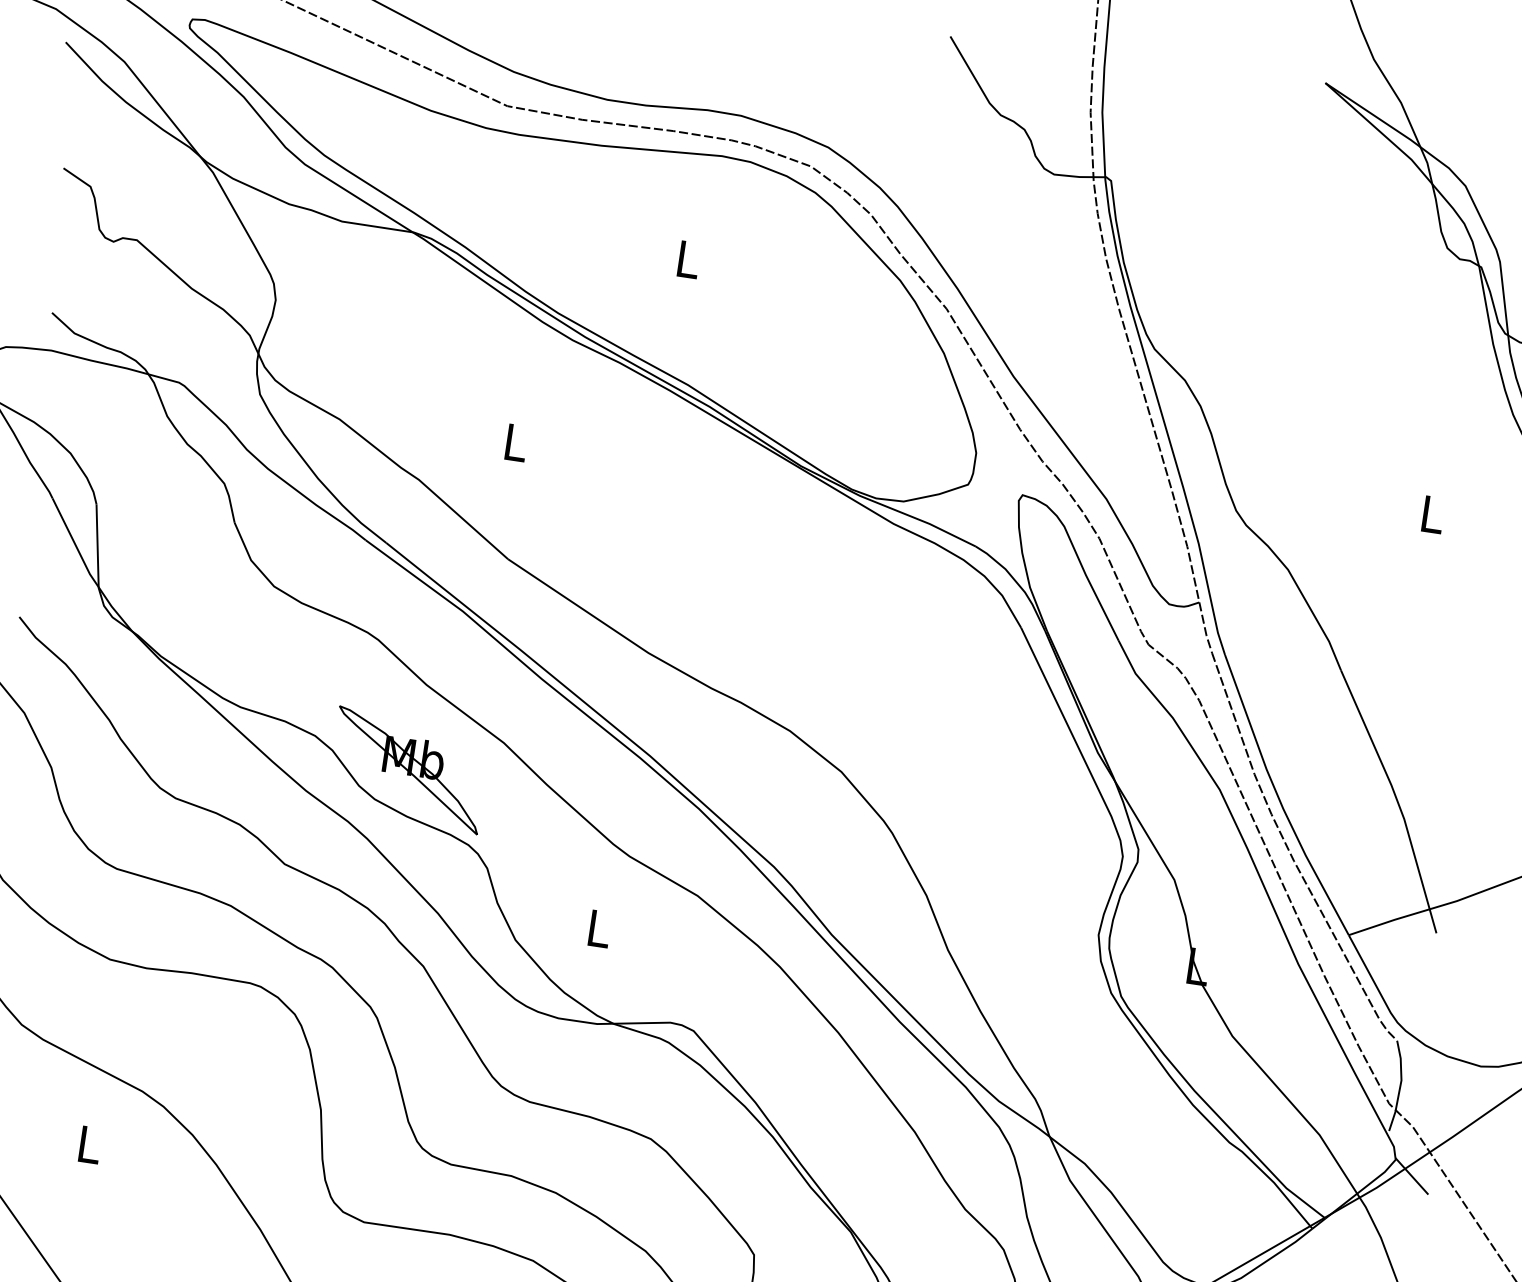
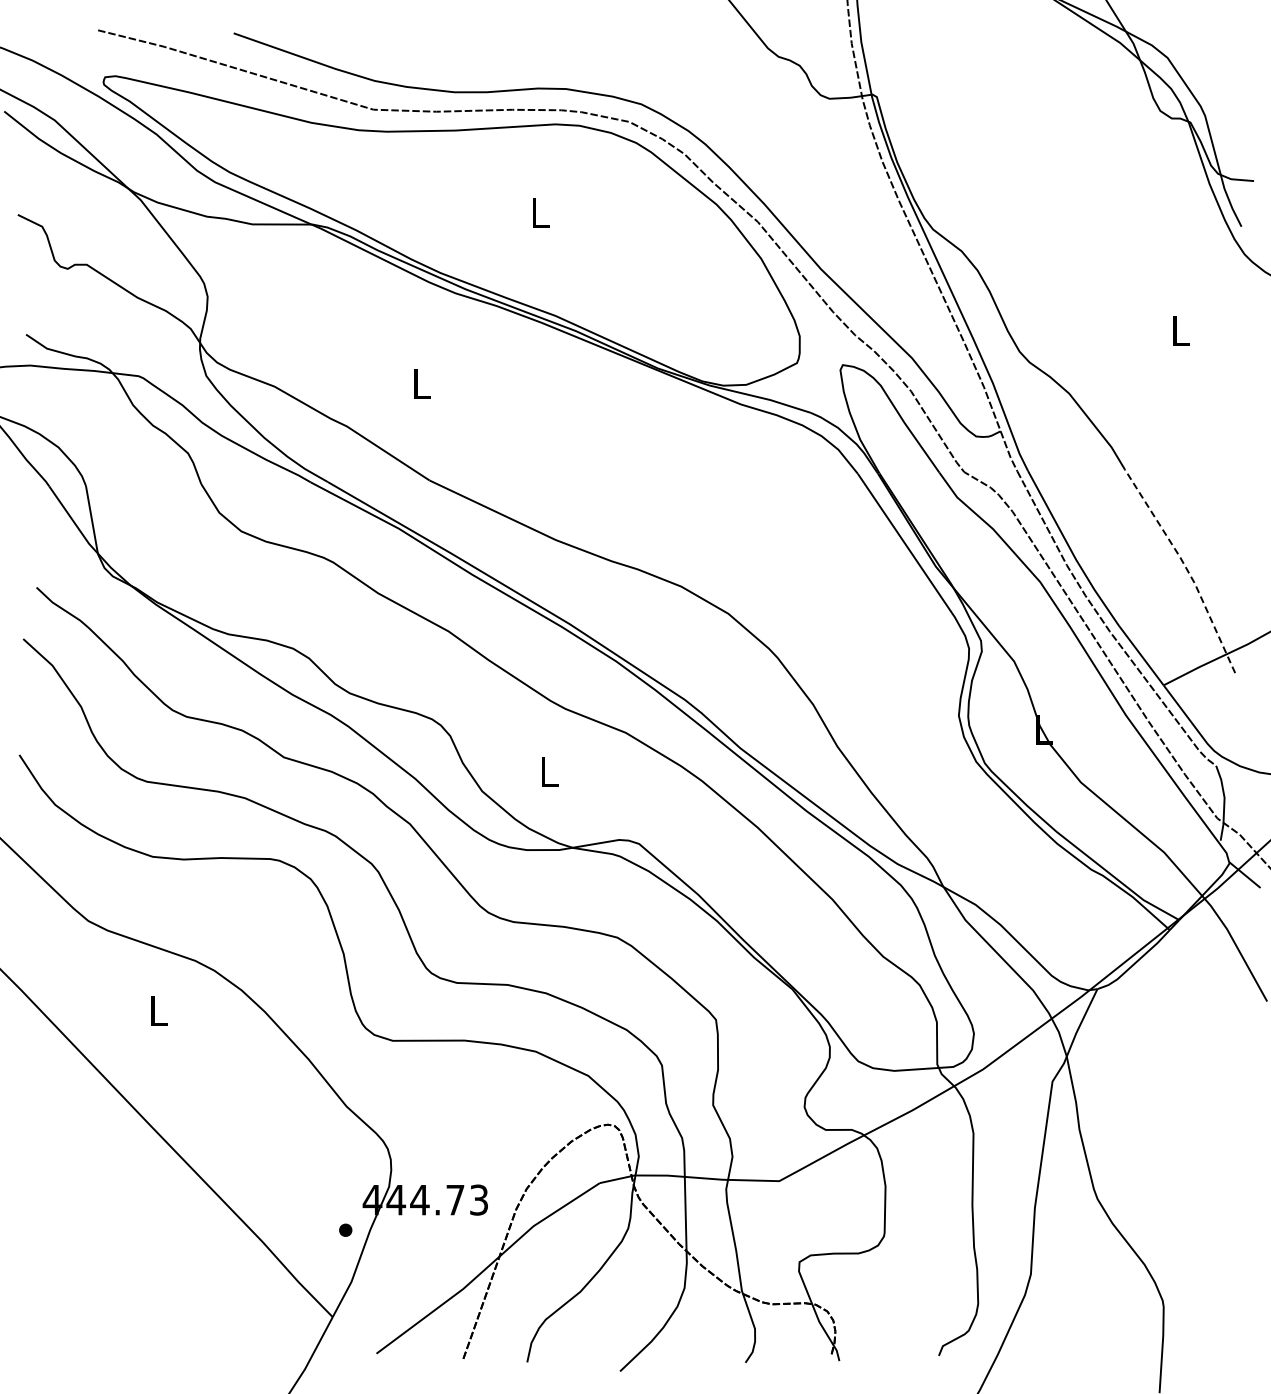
part: (408, 770) -> (373, 665), removed
line: (1396, 799) -> (1186, 568), solid -> dashed

